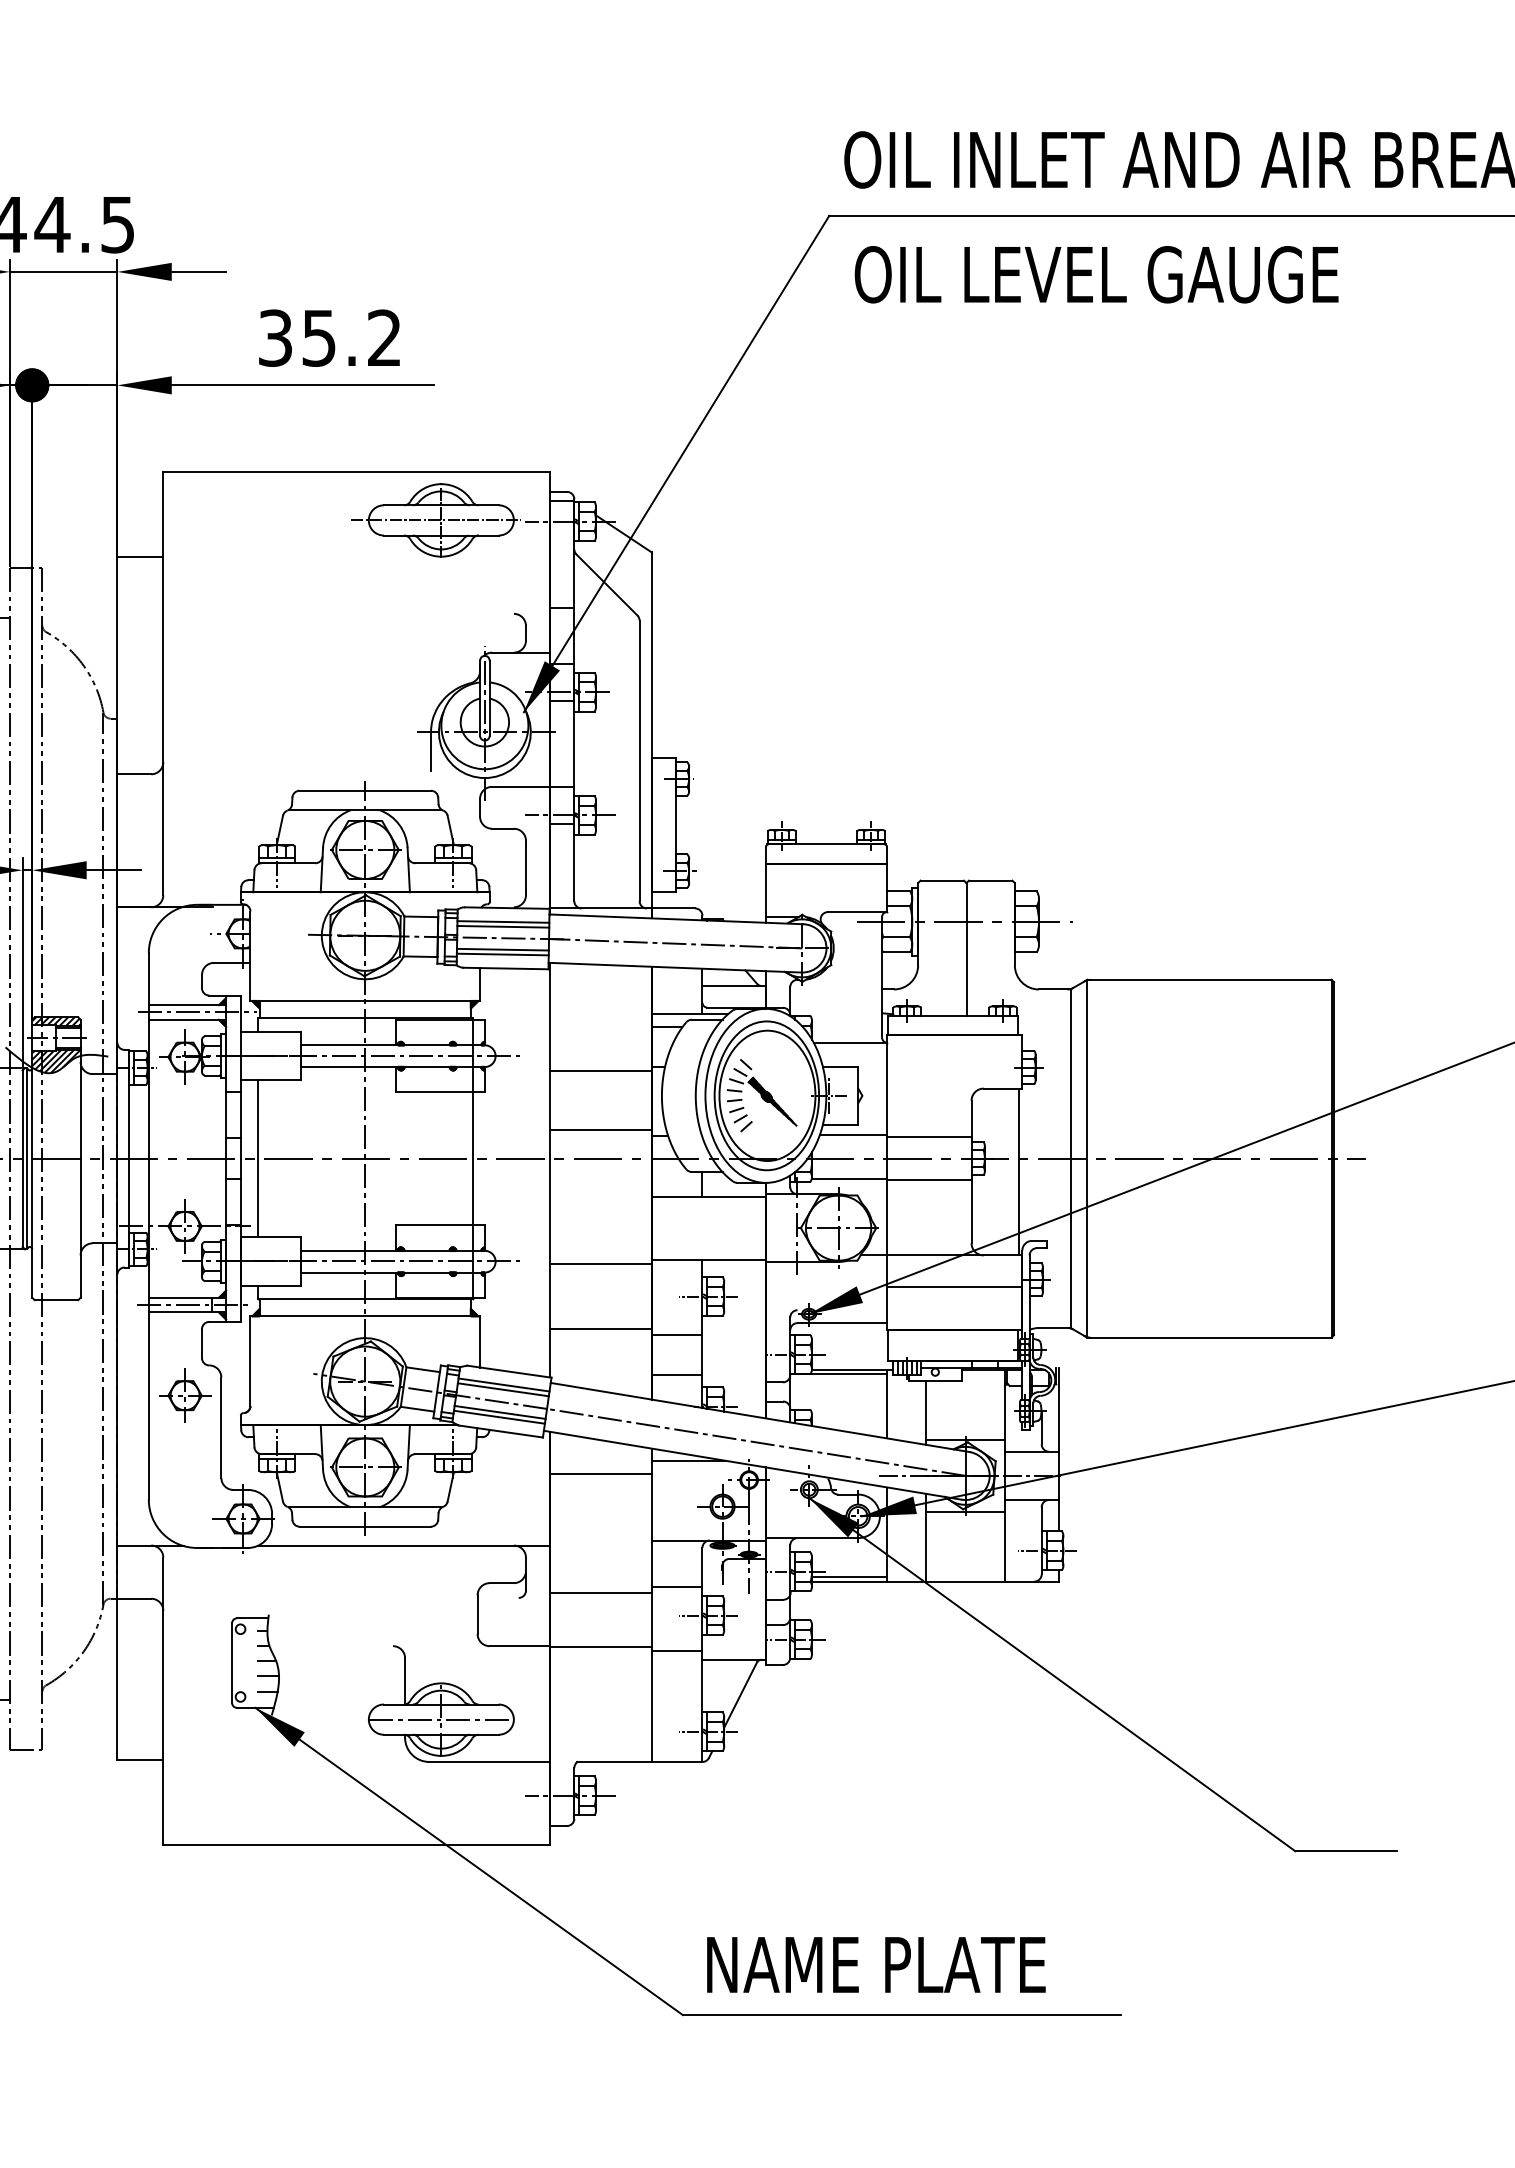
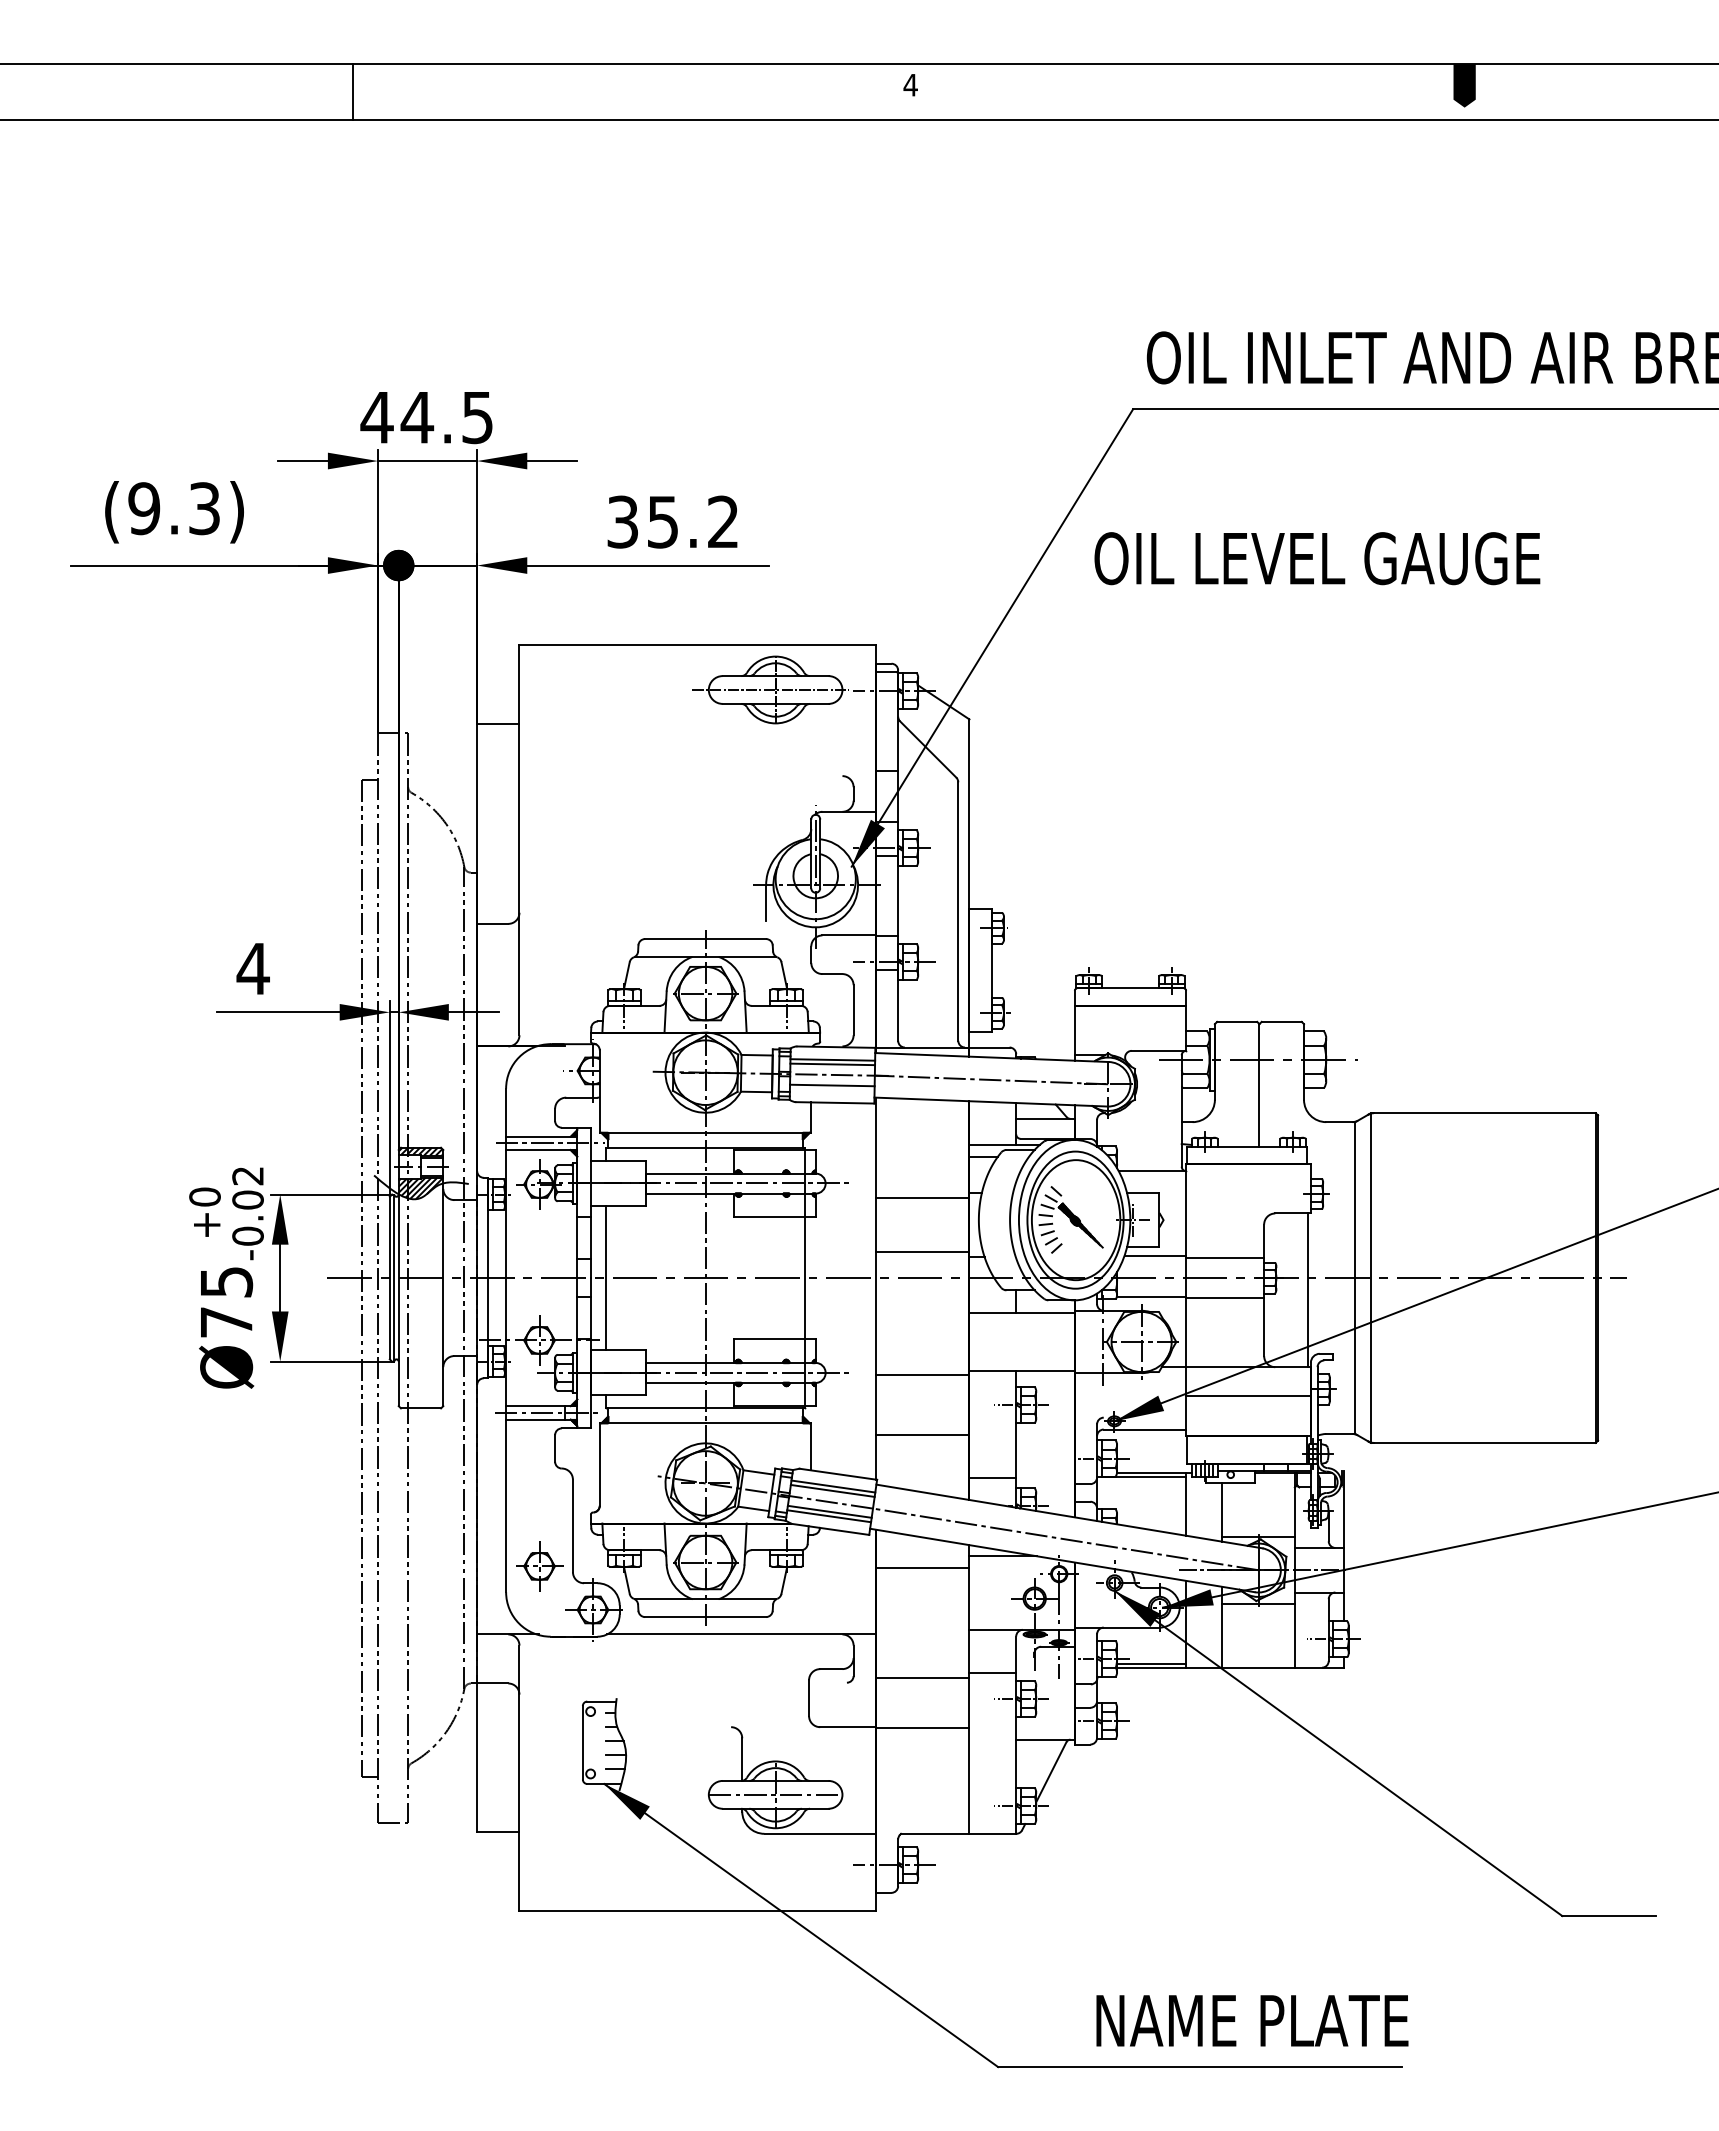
text: (1096, 274) -> (1317, 558), moved
line: (501, 954) -> (831, 1089), removed
line: (676, 1335) -> (992, 1440), removed
part: (185, 1395) -> (539, 1566), moved
line: (676, 1650) -> (992, 1731), removed
text: (876, 1964) -> (1252, 2020), moved

